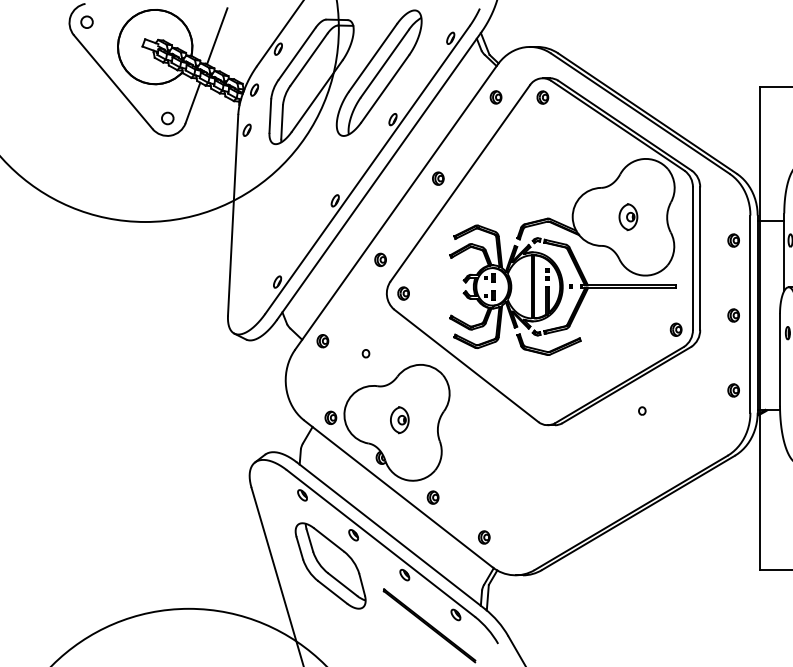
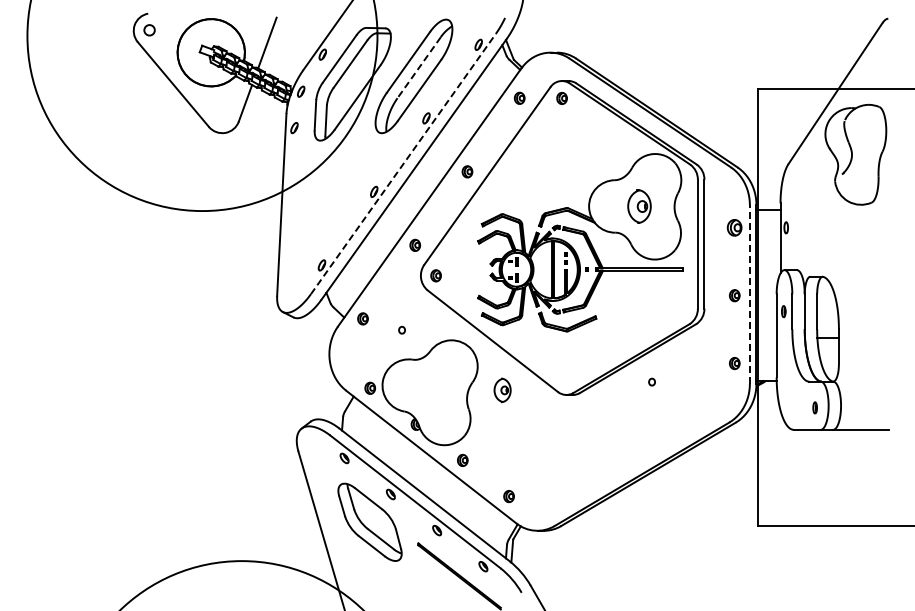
line: (384, 64) -> (418, 68), solid -> dashed
circle: (167, 118) -> (222, 117), removed
line: (367, 170) -> (403, 164), solid -> dashed
part: (628, 216) -> (639, 206), size x1.4
part: (733, 240) -> (734, 227), size x1.4
line: (749, 313) -> (749, 293), solid -> dashed
part: (675, 329) -> (682, 308), removed
part: (399, 420) -> (502, 390), moved

